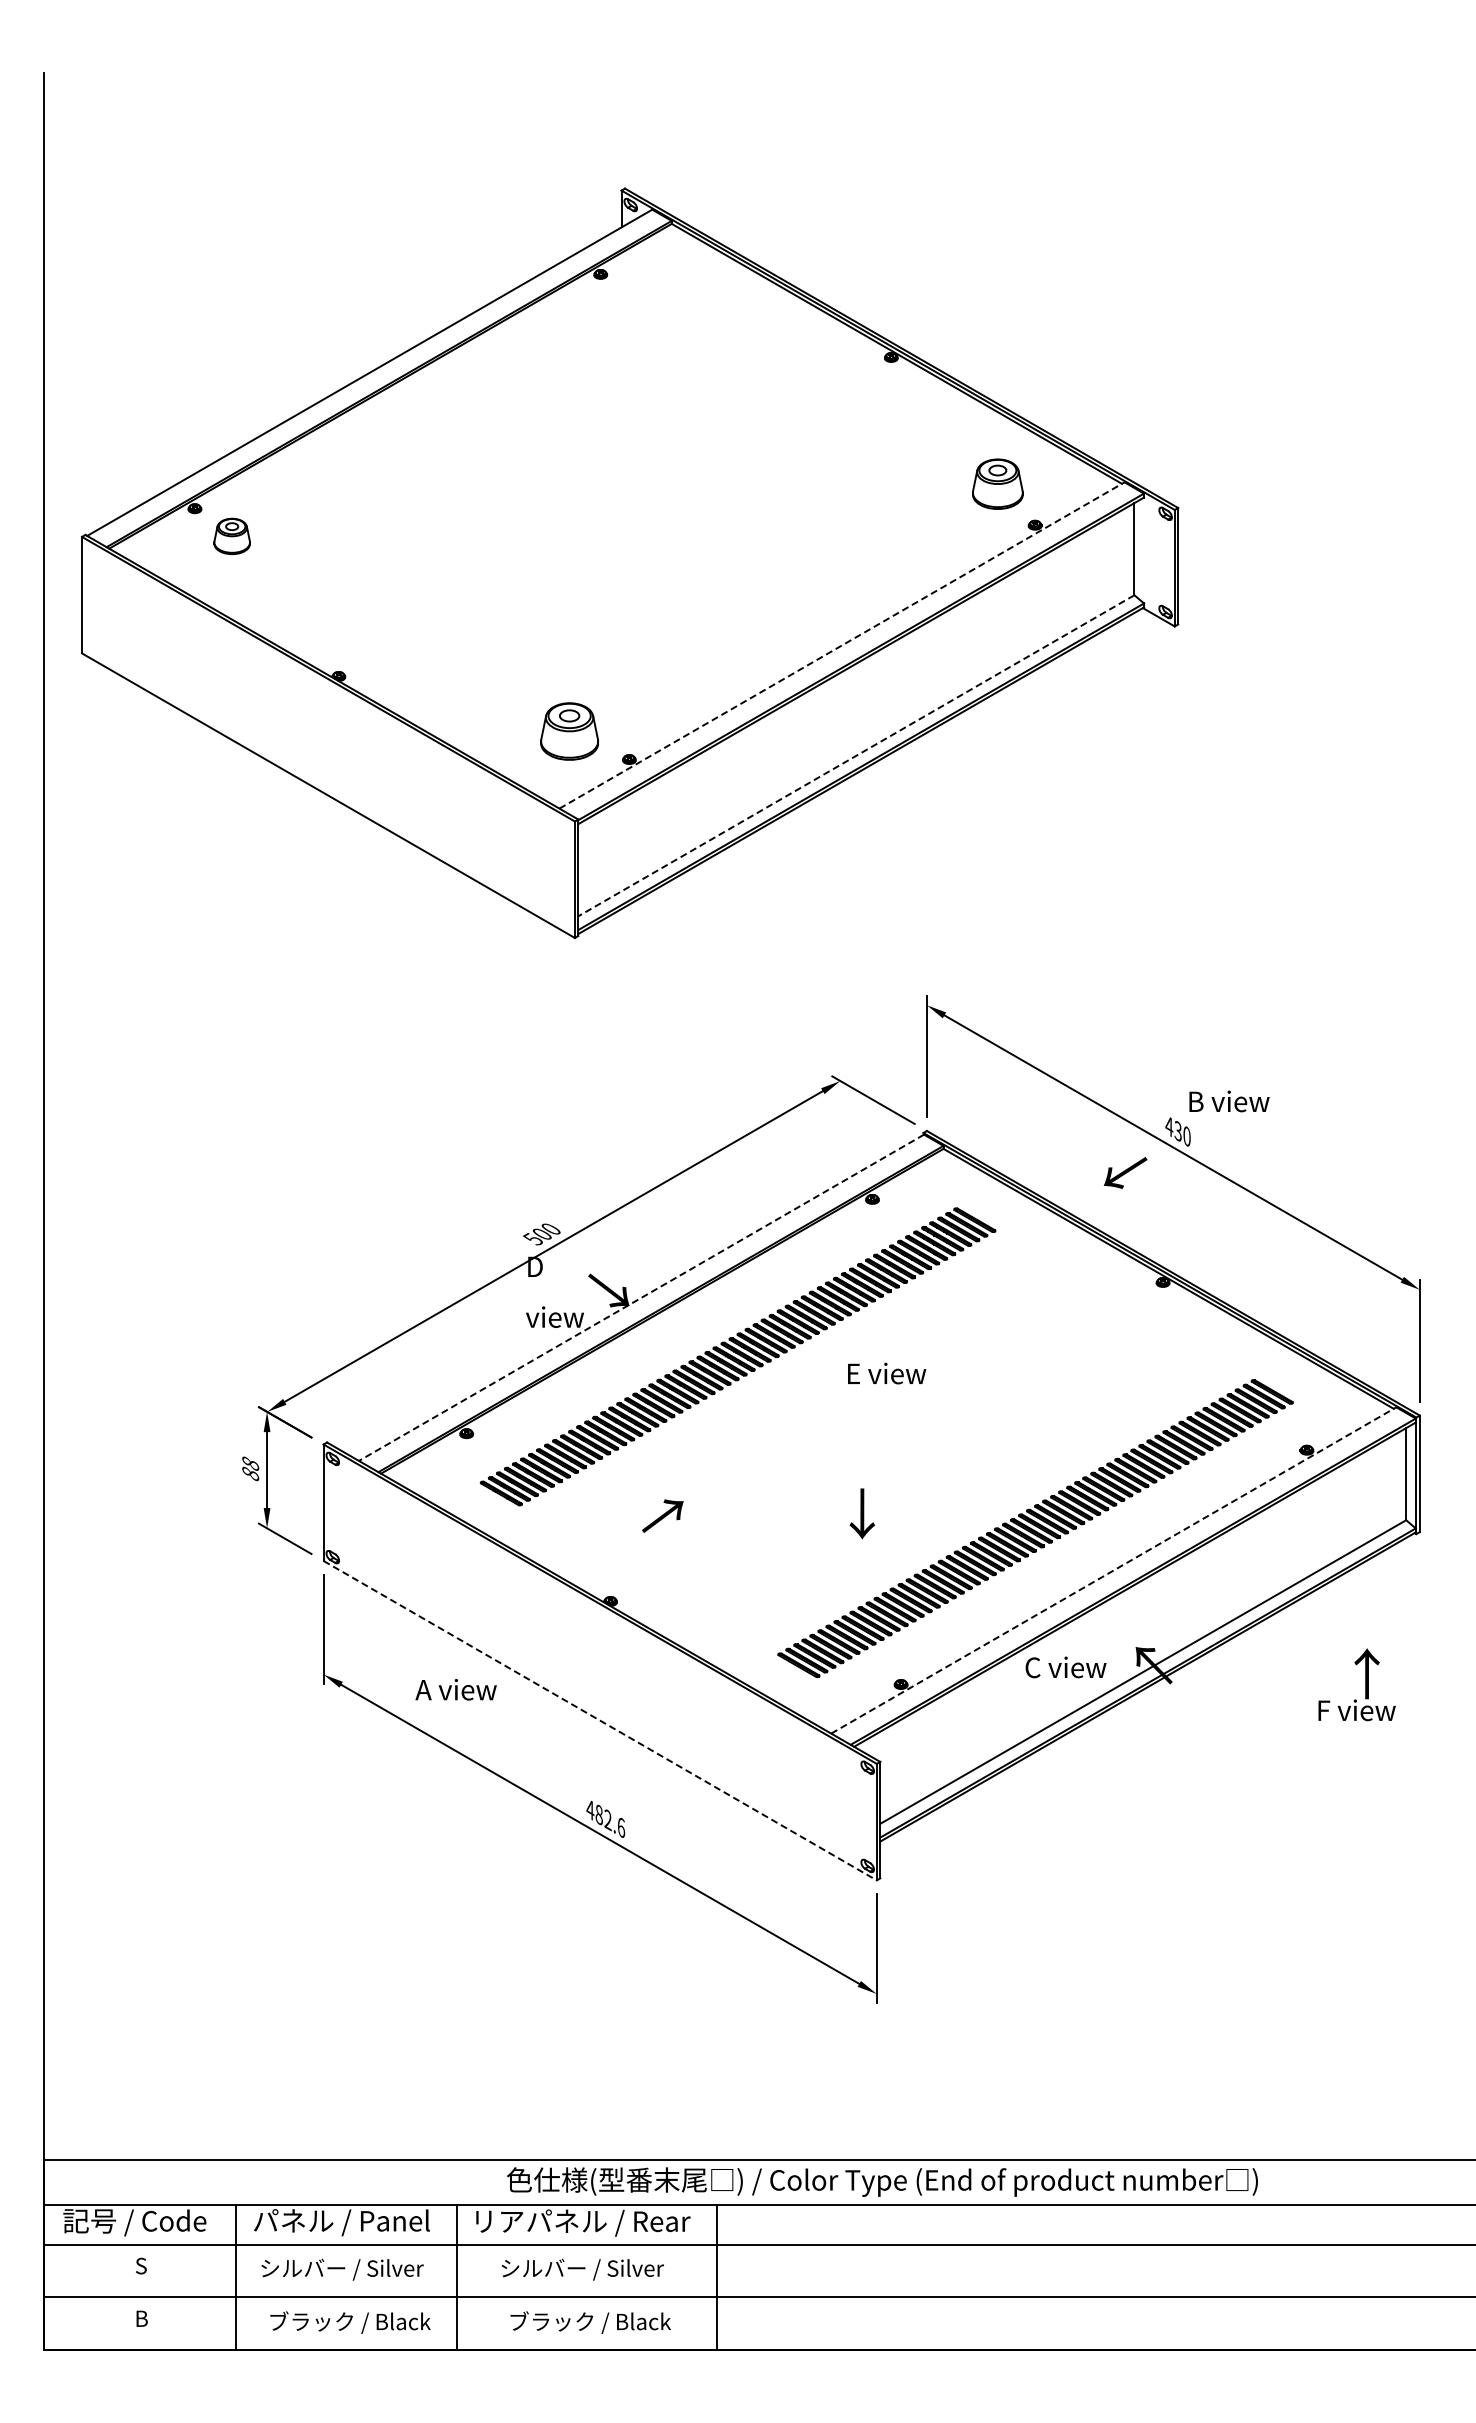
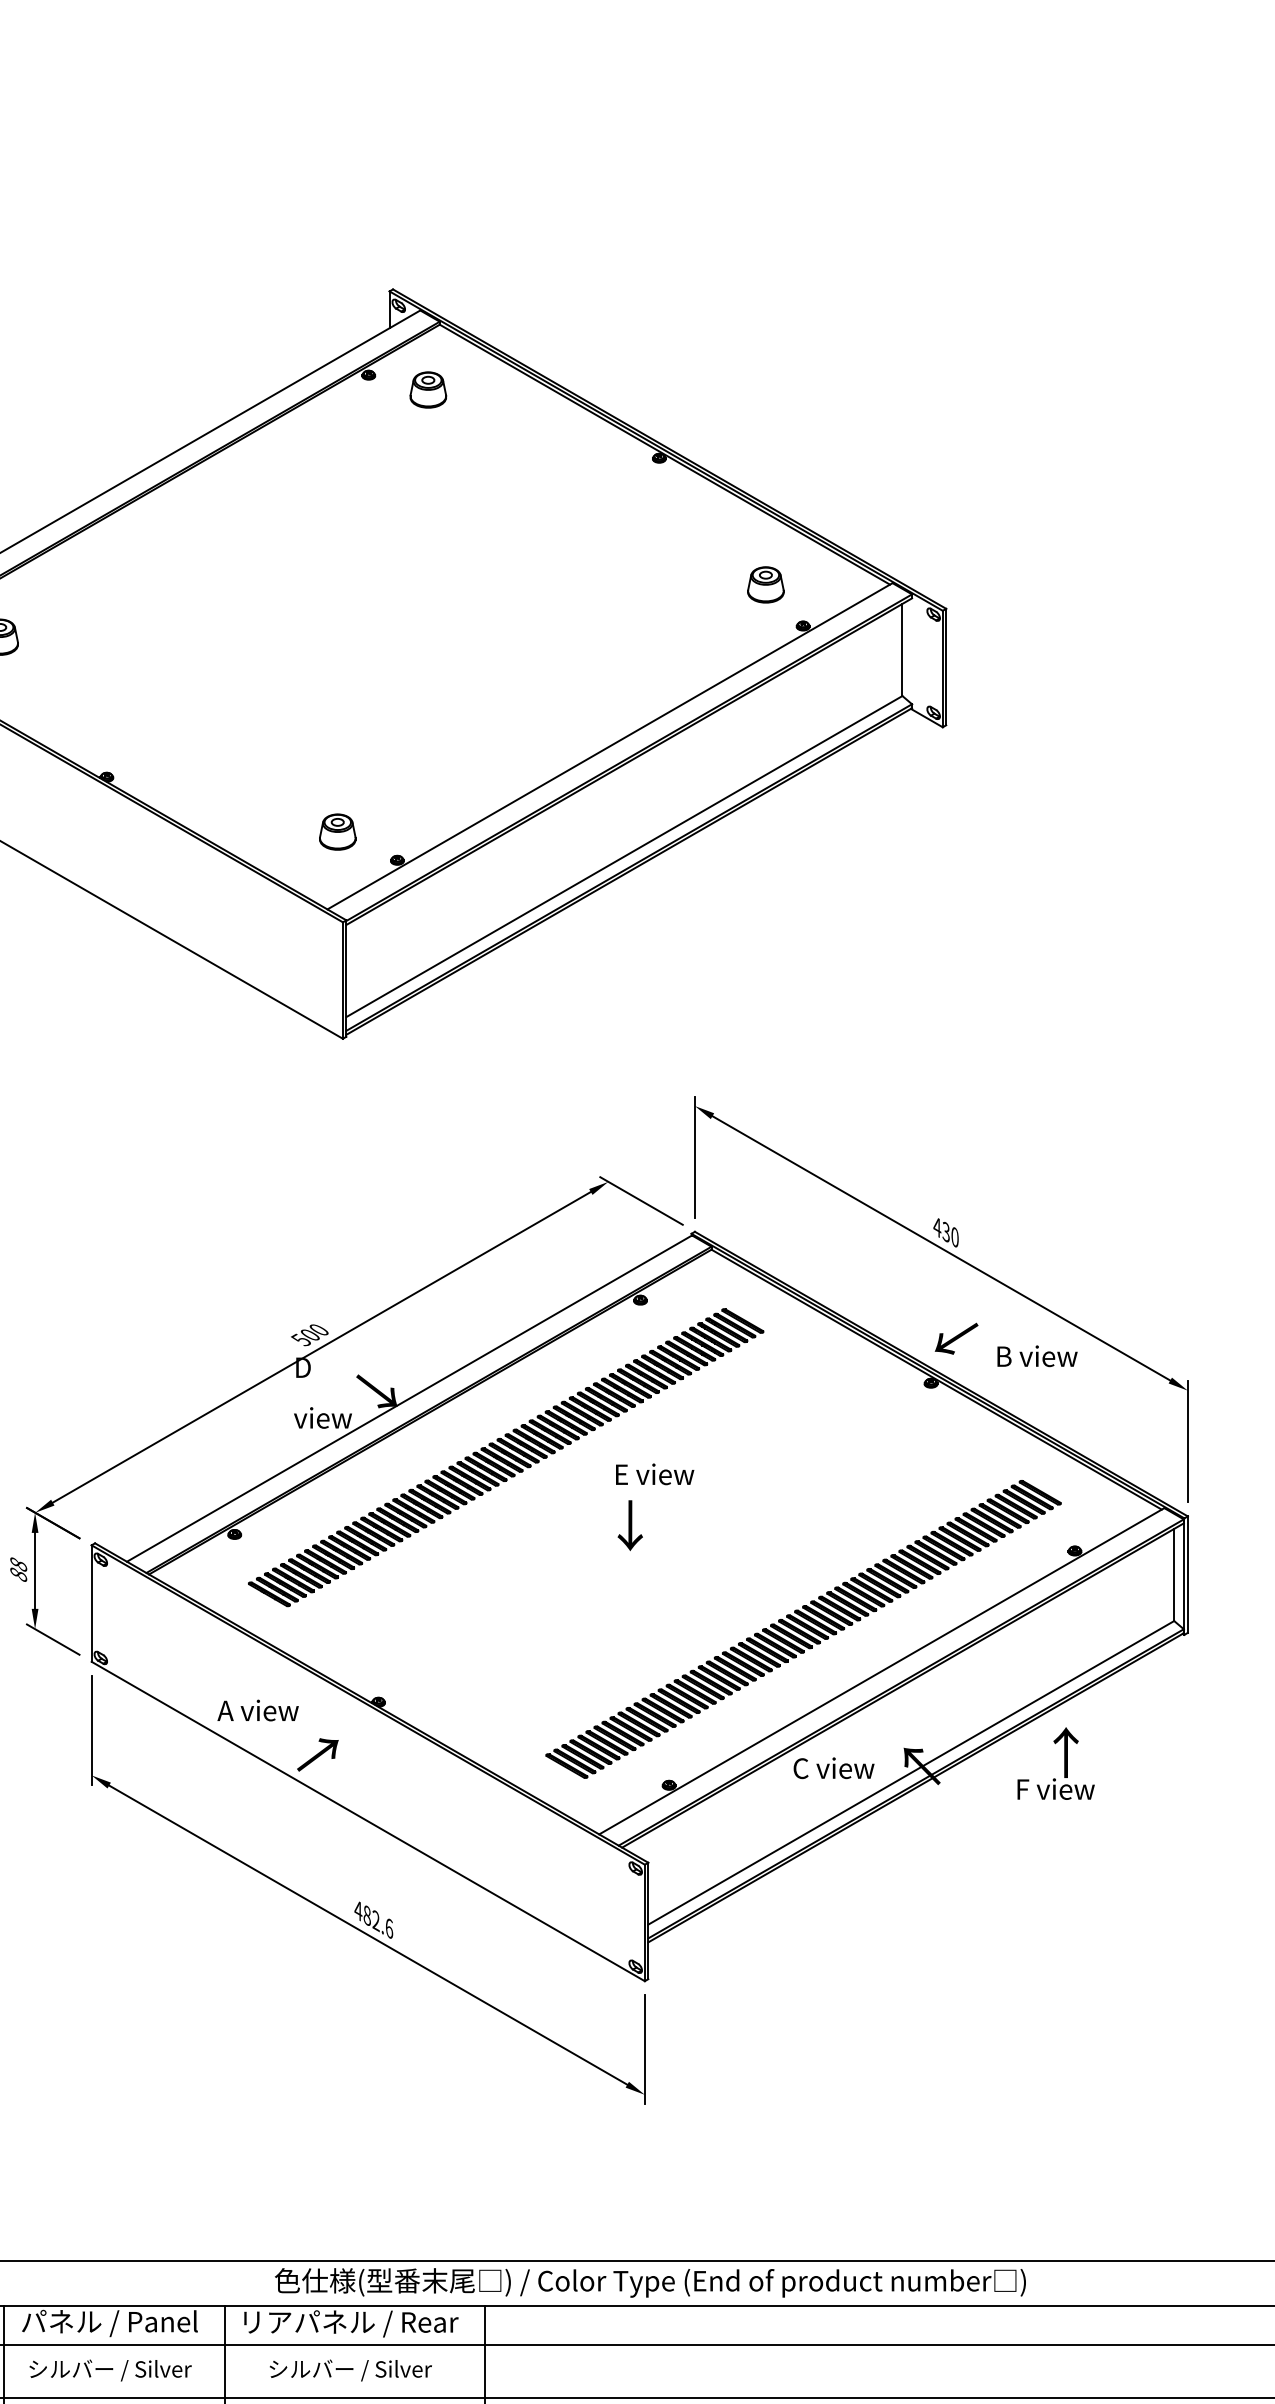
part: (660, 288) -> (428, 389), added
part: (997, 483) -> (765, 584), size x0.71
line: (842, 645) -> (610, 746), dashed -> solid
part: (569, 730) -> (337, 831), size x0.62
line: (855, 756) -> (623, 857), dashed -> solid
text: (1229, 1101) -> (1037, 1356), moved
text: (1125, 1172) -> (956, 1338), moved
line: (641, 1298) -> (409, 1399), dashed -> solid
text: (861, 1513) -> (629, 1525), moved
text: (662, 1515) -> (317, 1754), moved
line: (1114, 1570) -> (882, 1671), dashed -> solid
text: (1356, 1684) -> (1055, 1763), moved
text: (455, 1689) -> (257, 1710), moved
line: (600, 1720) -> (368, 1821), dashed -> solid

